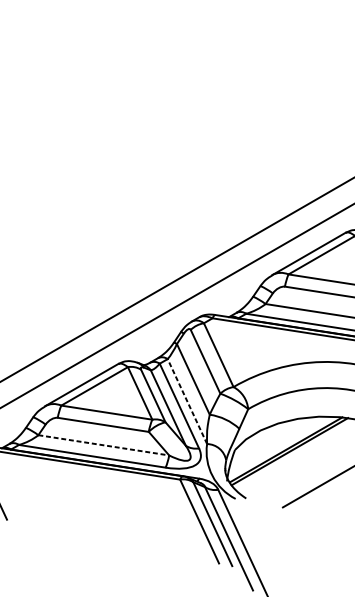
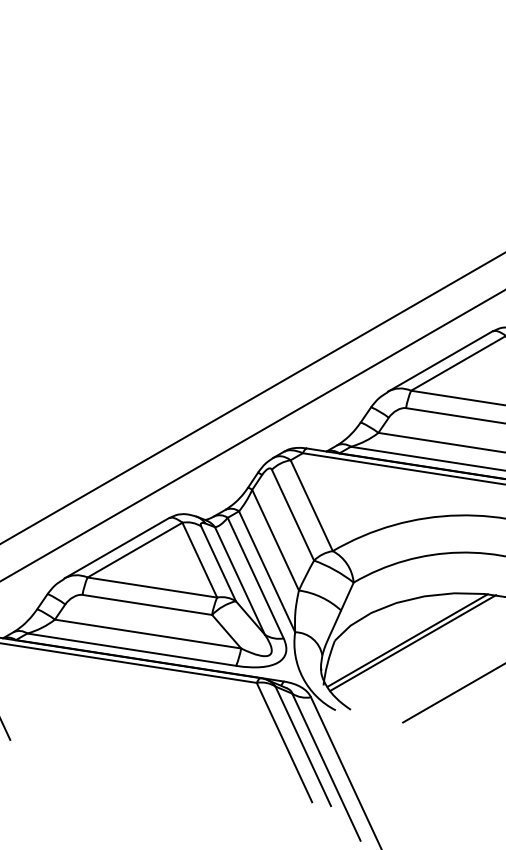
line: (187, 401) -> (267, 571), dashed -> solid
line: (104, 445) -> (148, 634), dashed -> solid

